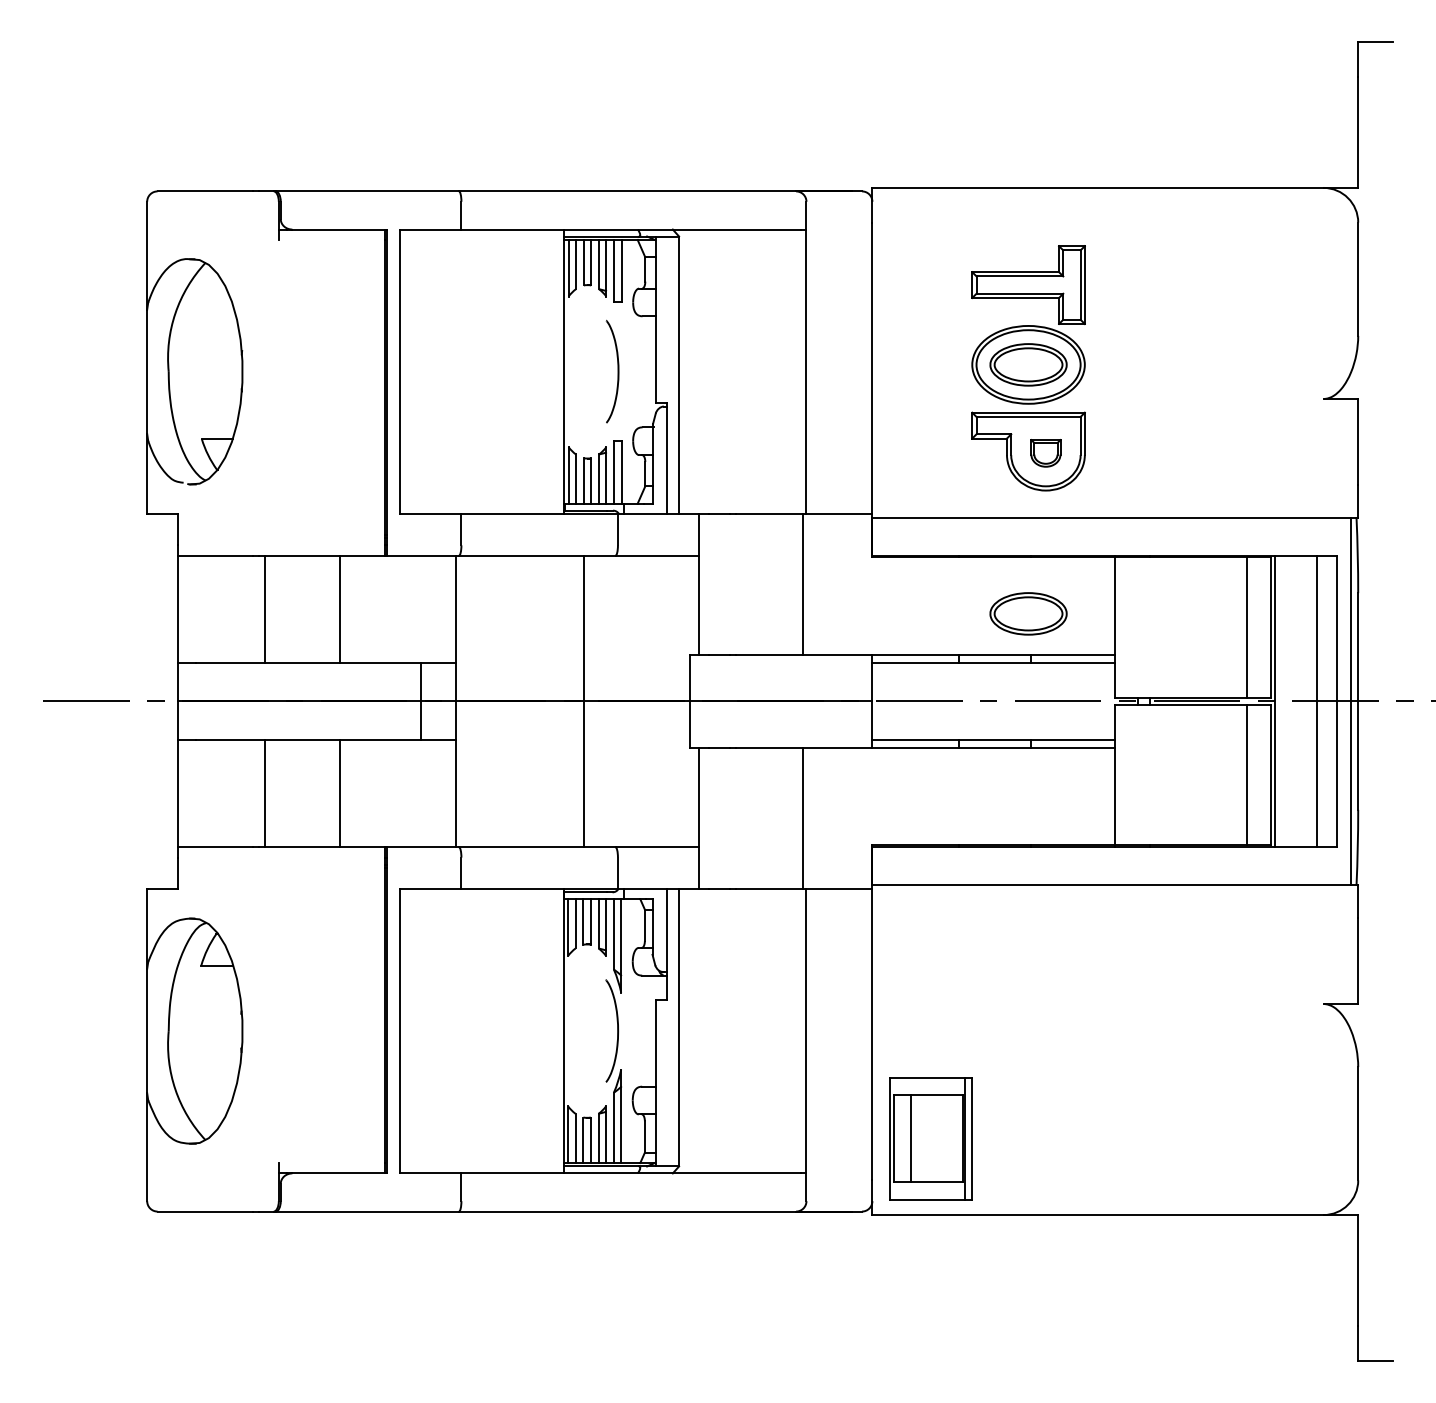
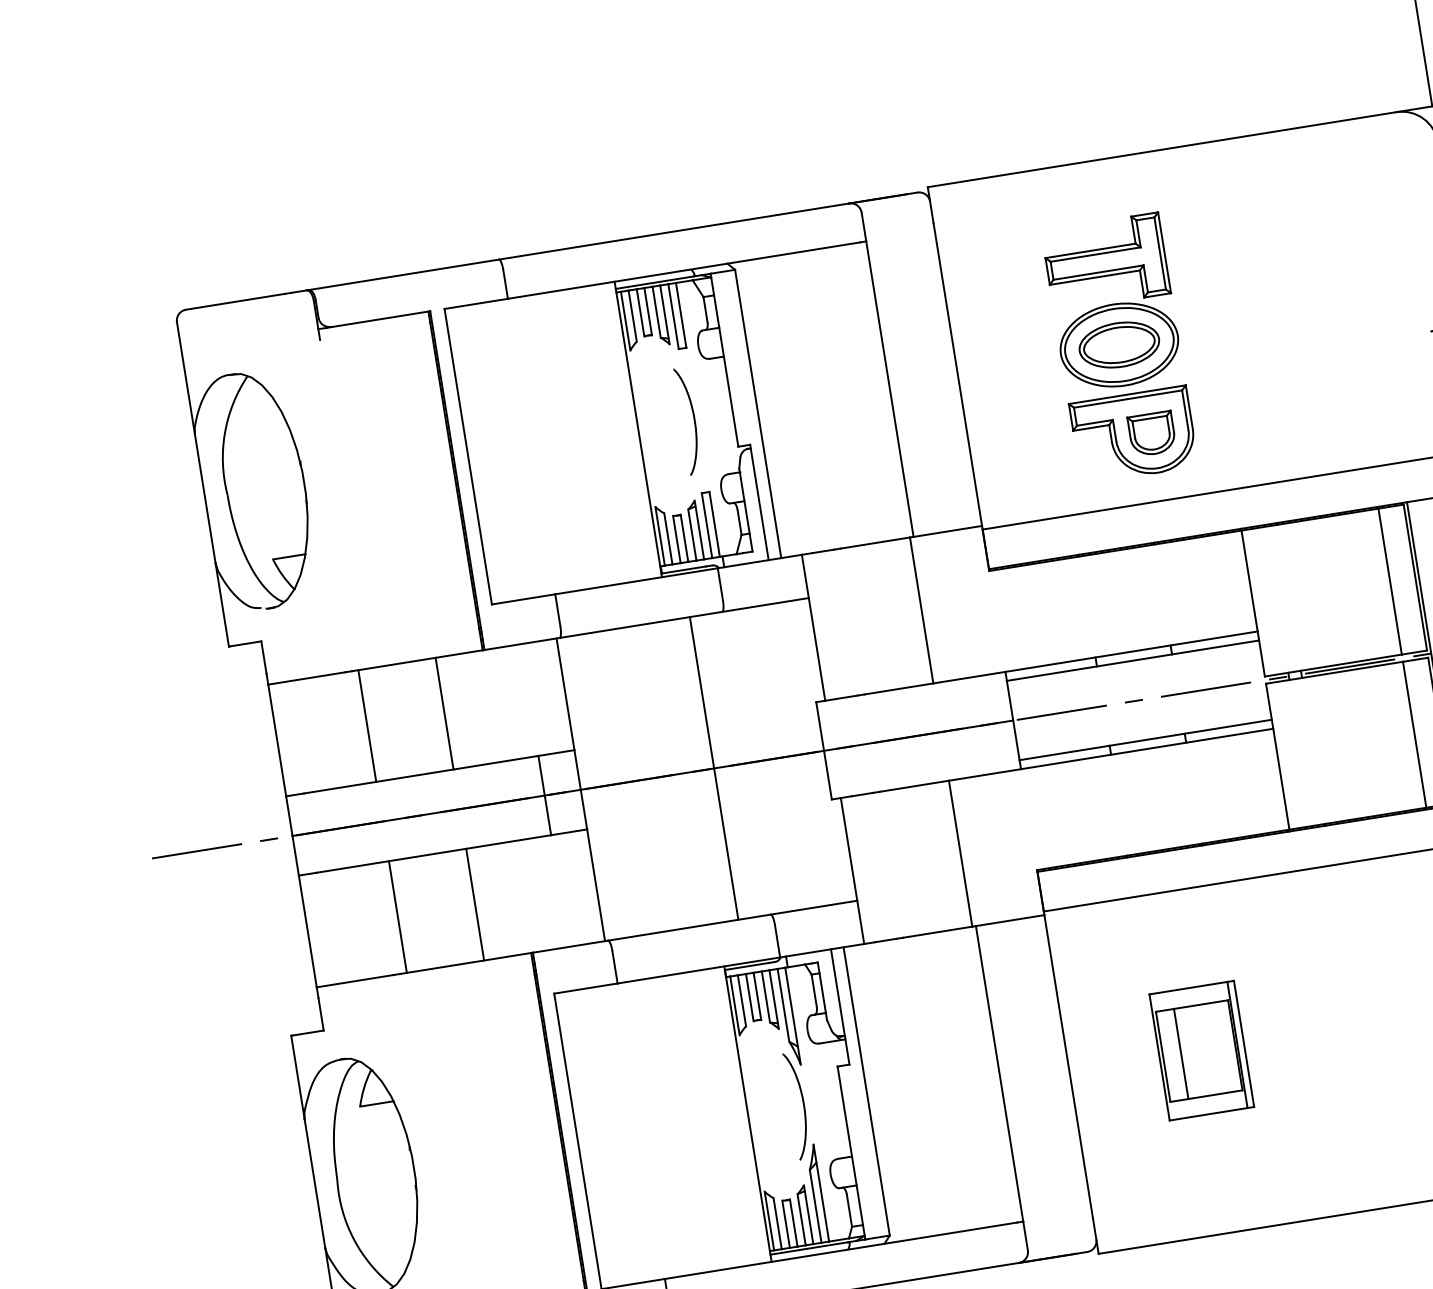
part: (1045, 453) -> (1151, 434), size x1.43
part: (1028, 613) -> (1160, 603), removed
part: (930, 1138) -> (1201, 1050), moved

